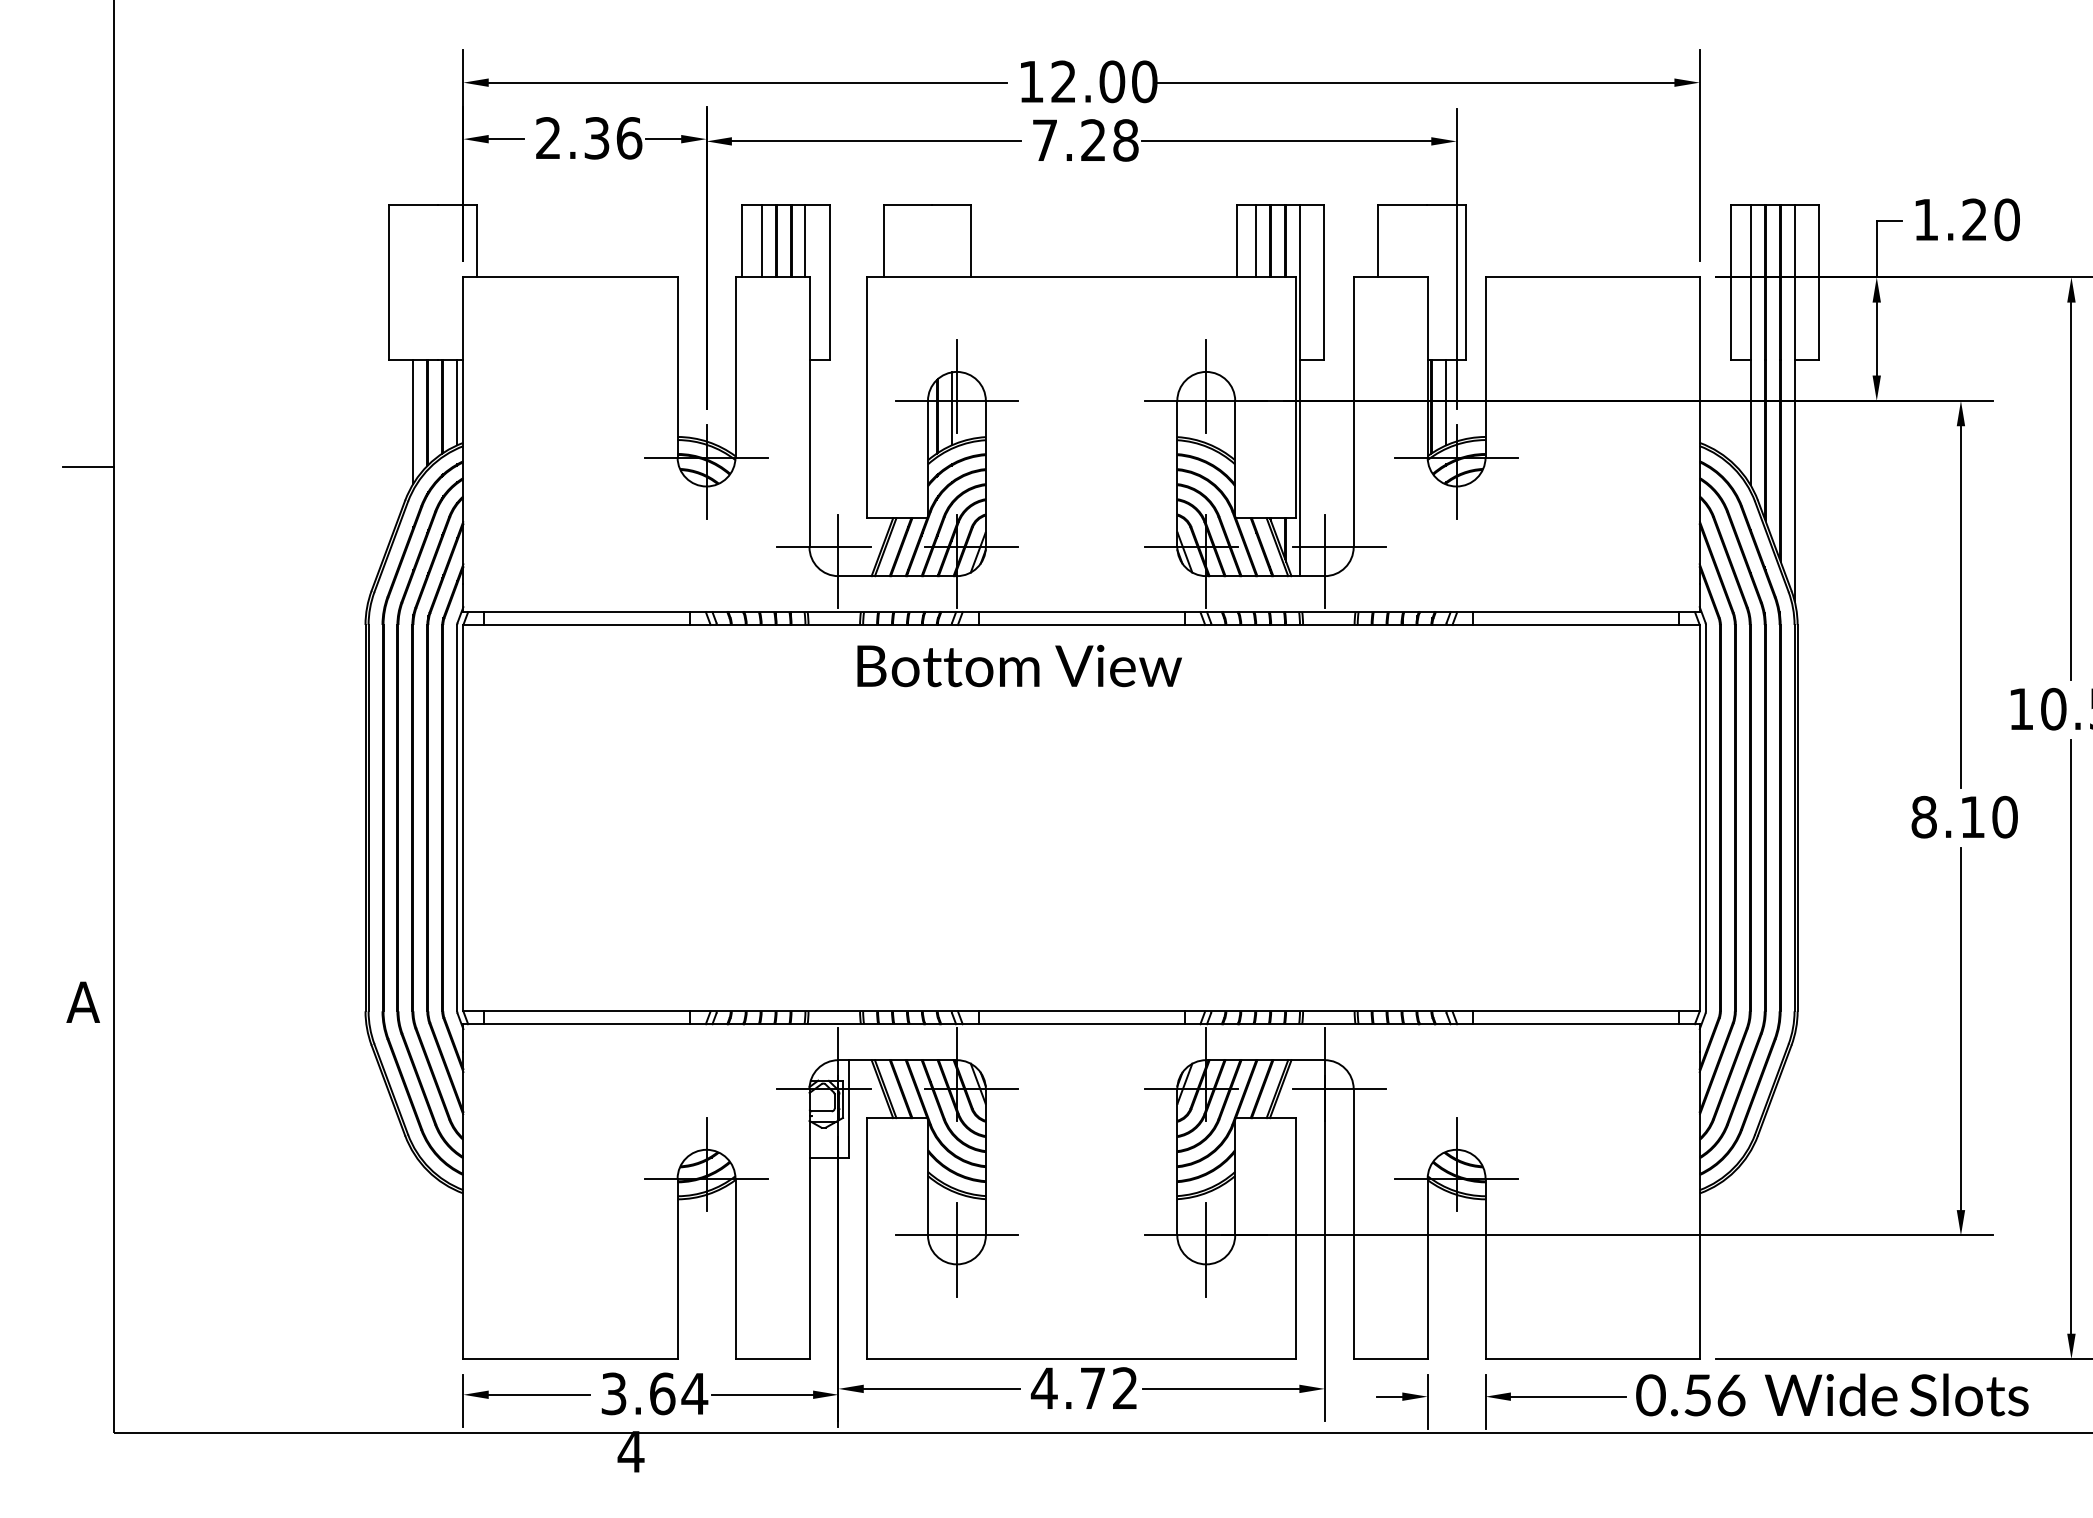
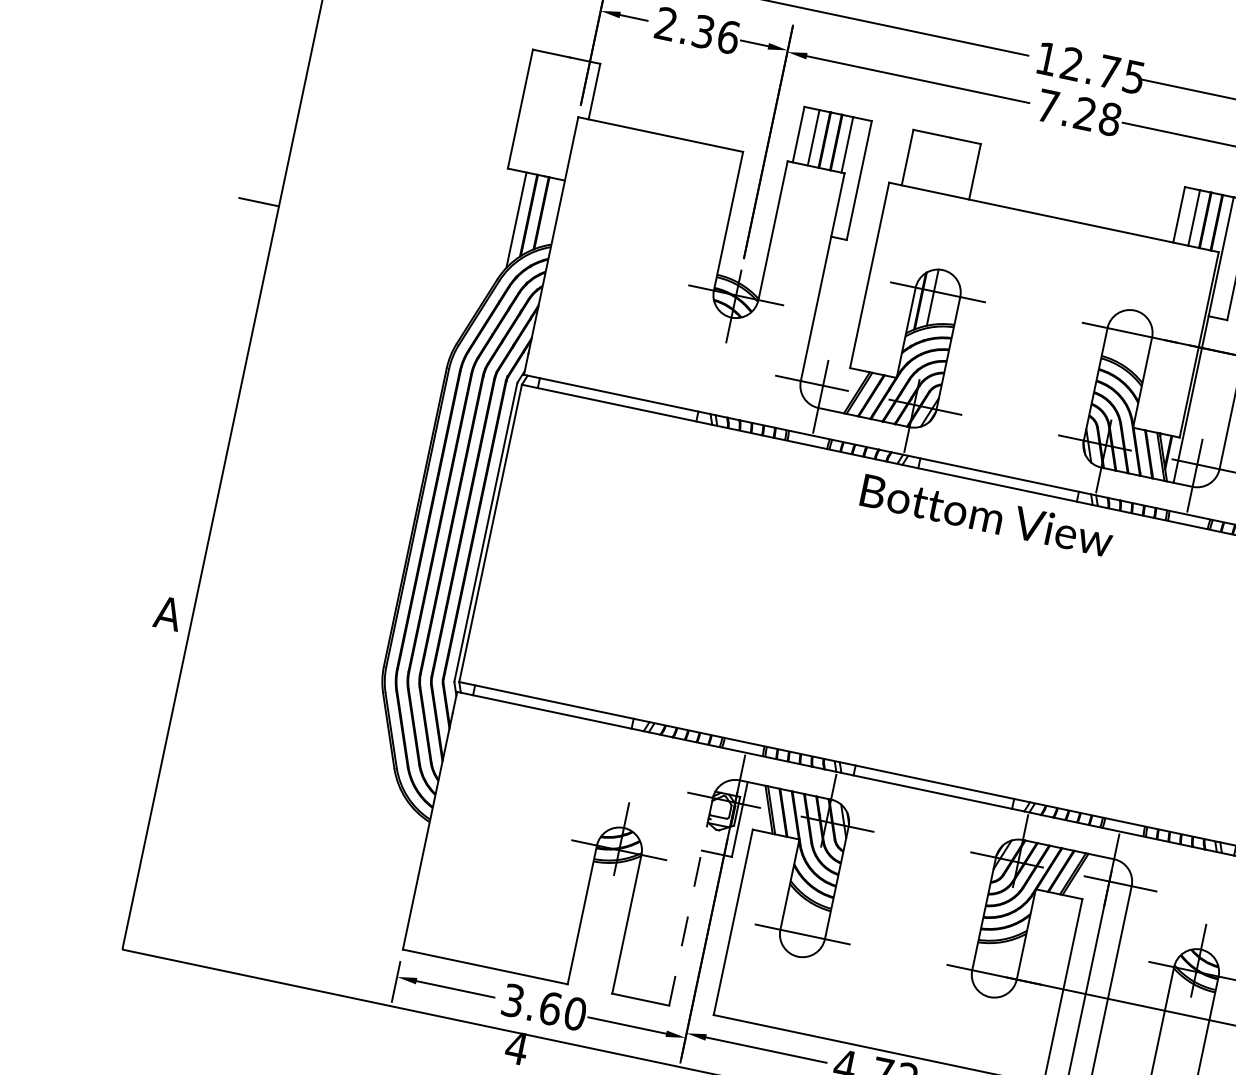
text: (1128, 81) -> (1121, 74), 12.00 -> 12.75
line: (956, 386) -> (940, 281), removed
line: (1206, 386) -> (1132, 321), removed
line: (457, 402) -> (553, 212), removed
text: (1019, 665) -> (987, 515), moved
line: (809, 1224) -> (691, 902), solid -> dashed
line: (956, 1249) -> (800, 945), removed
line: (1206, 1249) -> (992, 985), removed
text: (694, 1393) -> (575, 1013), 3.64 -> 3.60

